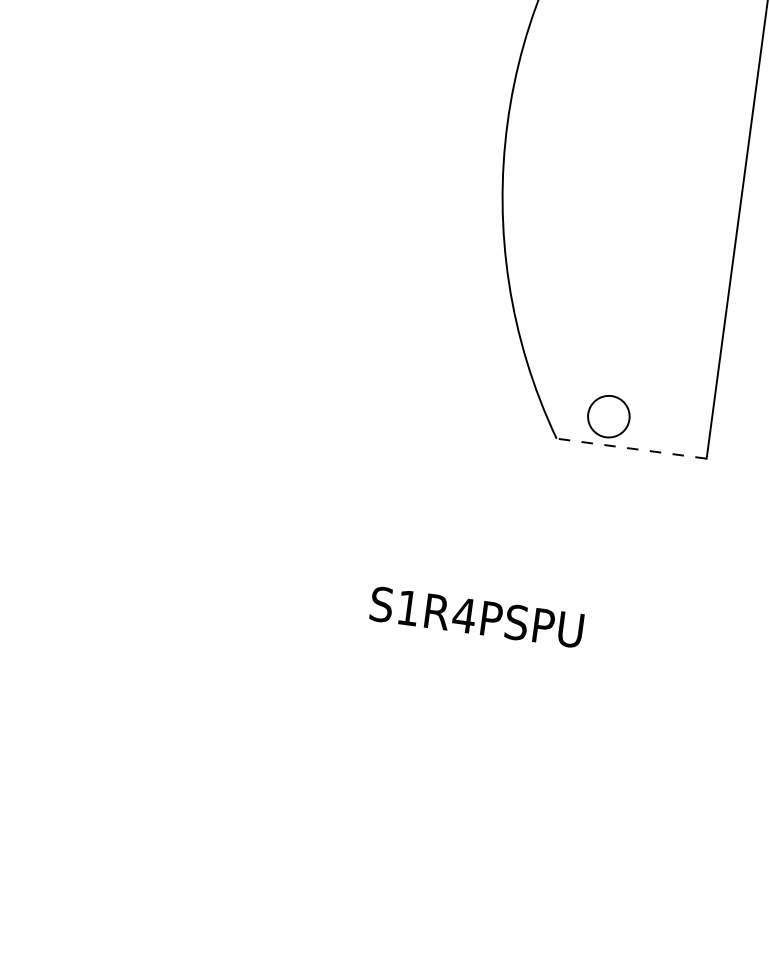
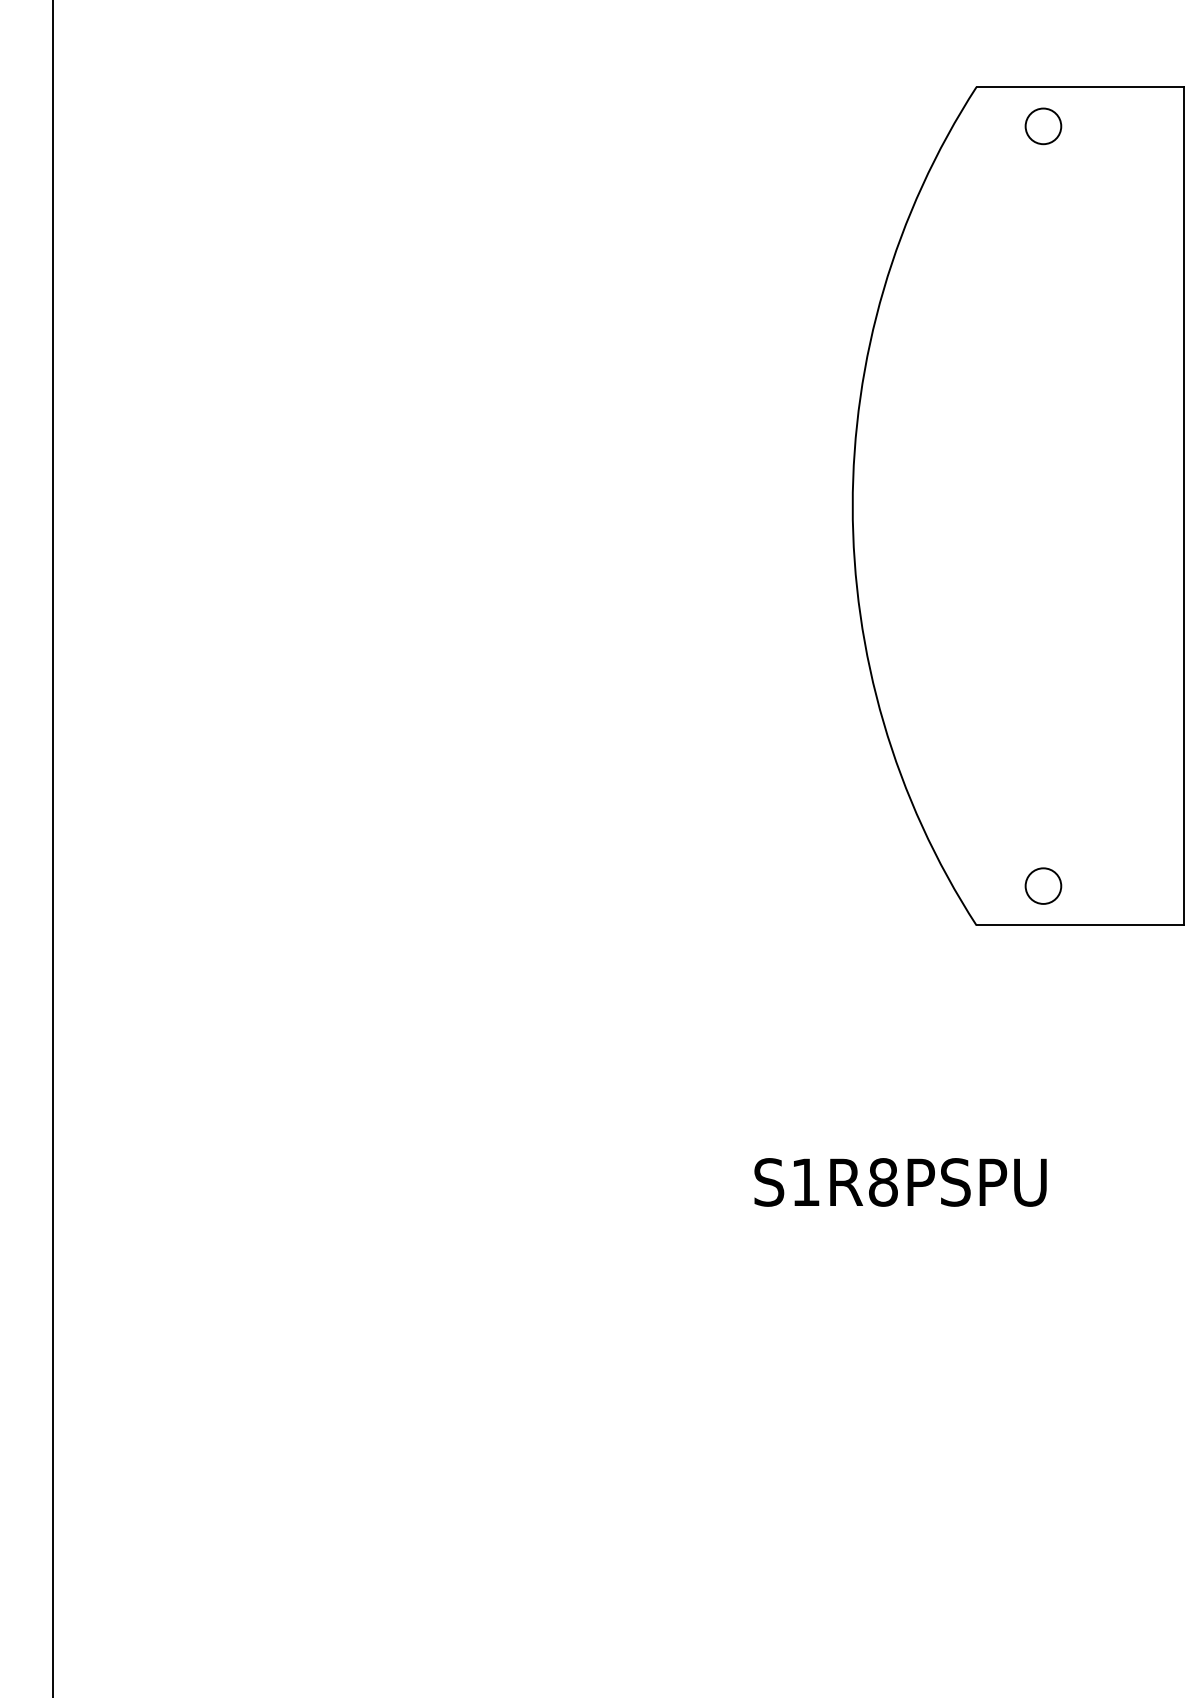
circle: (608, 416) -> (1043, 885), size x0.62
line: (631, 448) -> (1080, 925), dashed -> solid
text: (463, 615) -> (882, 1182), S1R4PSPU -> S1R8PSPU

